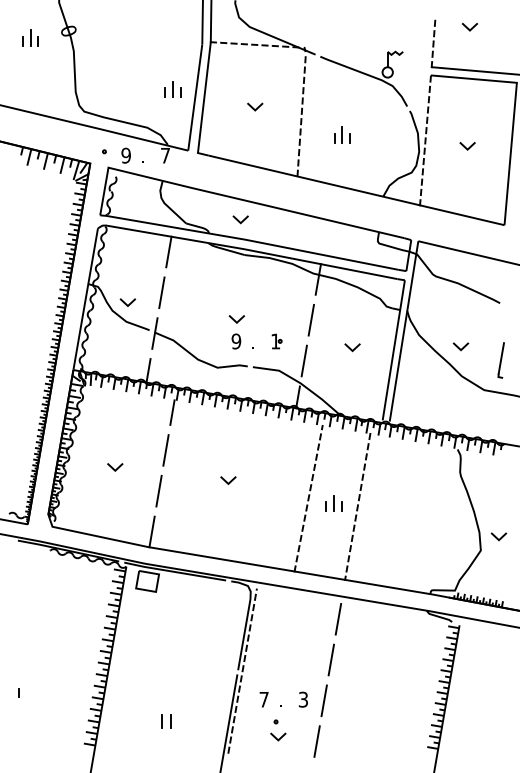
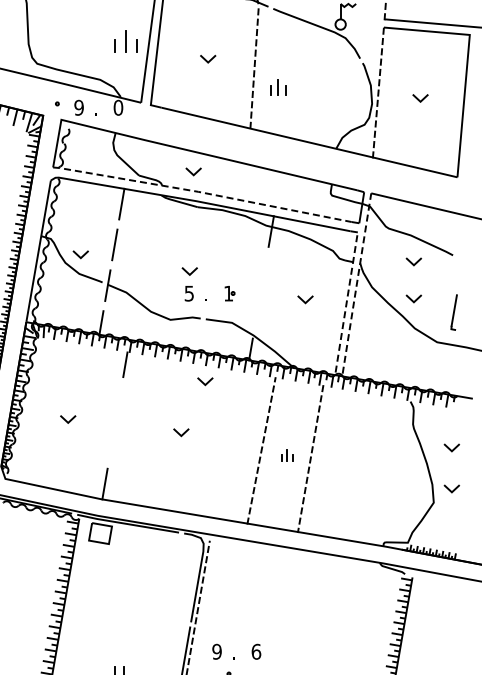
part: (172, 89) -> (125, 41), size x1.4
part: (342, 134) -> (278, 86), moved
text: (165, 155) -> (118, 107), 7 -> 0
line: (249, 240) -> (202, 192), solid -> dashed
line: (459, 310) -> (412, 262), added
line: (310, 319) -> (263, 271), removed
line: (404, 330) -> (357, 282), solid -> dashed
text: (236, 341) -> (189, 293), 9 -> 5
line: (393, 350) -> (346, 302), solid -> dashed
line: (303, 360) -> (256, 312), removed
line: (251, 430) -> (204, 382), added
line: (165, 450) -> (118, 402), removed
line: (158, 490) -> (111, 442), removed
line: (497, 496) -> (450, 448), added
part: (333, 503) -> (286, 455), size x0.7
line: (338, 618) -> (291, 570), removed
line: (331, 659) -> (284, 611), removed
text: (263, 699) -> (216, 651), 7 -> 9
text: (303, 699) -> (256, 651), 3 -> 6
line: (323, 700) -> (276, 652), removed

